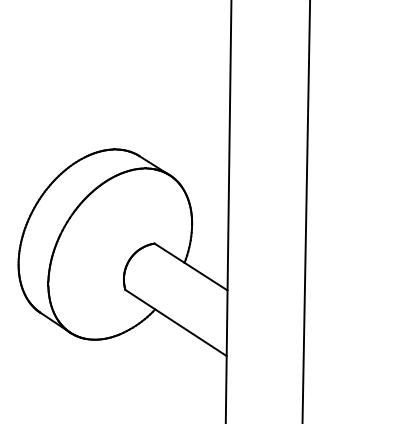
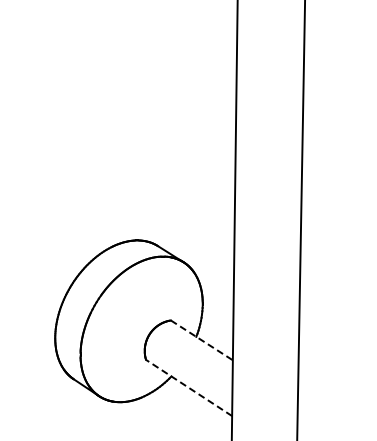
line: (190, 267) -> (201, 340), solid -> dashed
line: (175, 322) -> (188, 387), solid -> dashed

